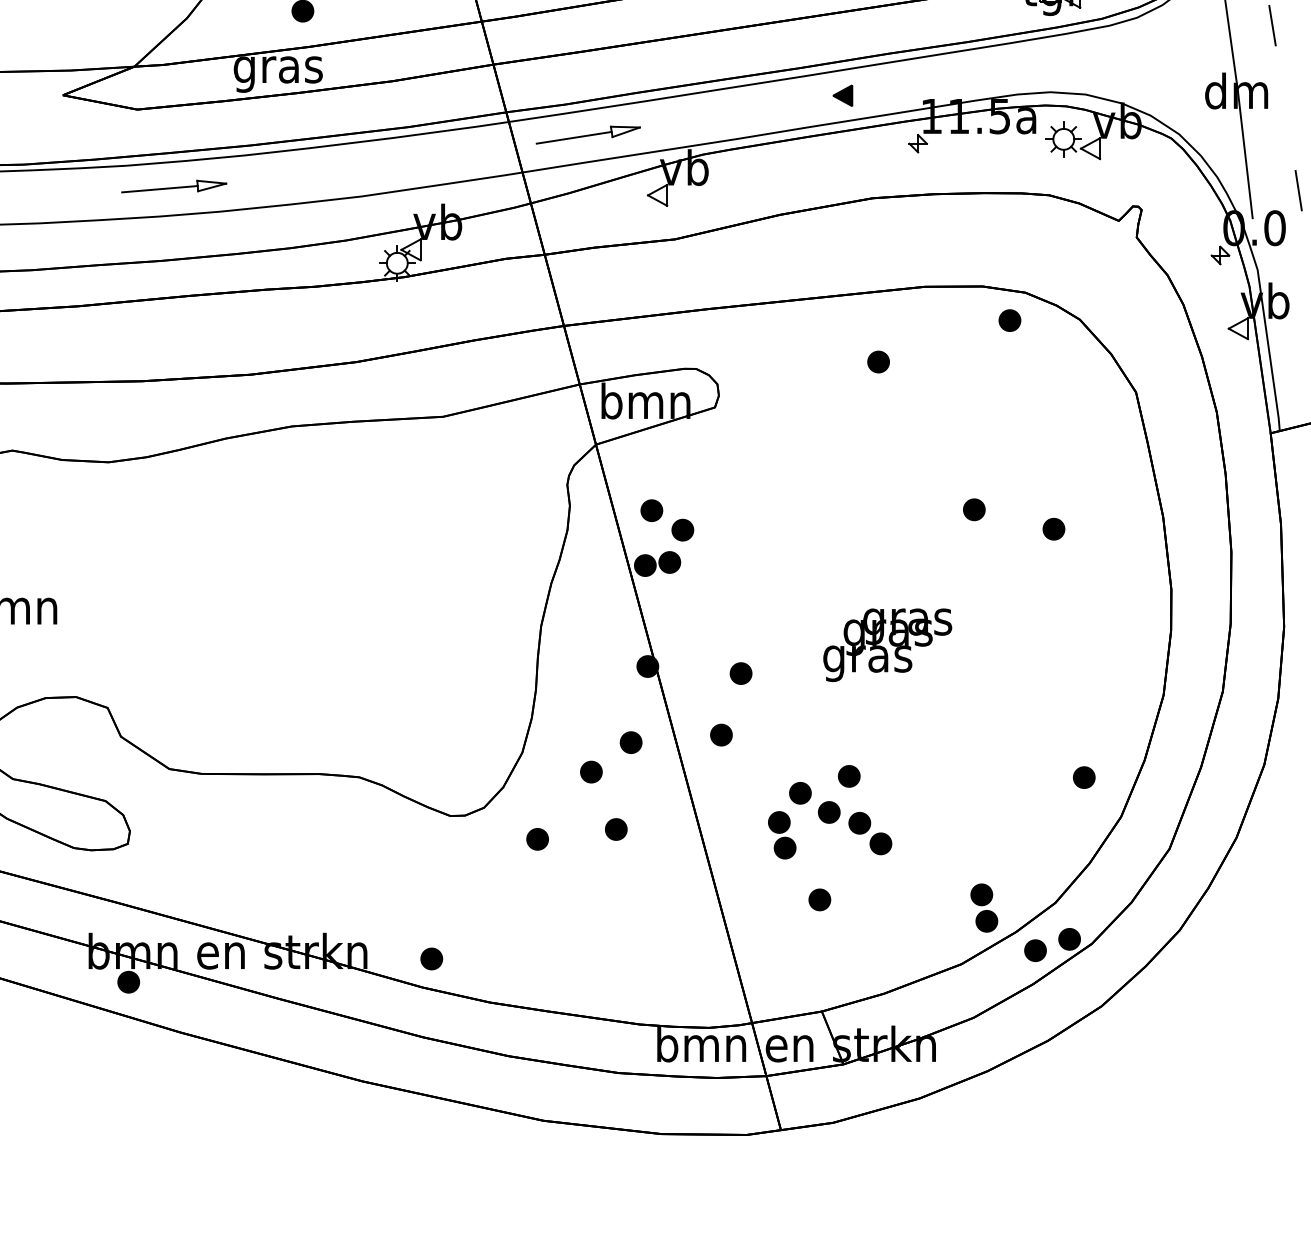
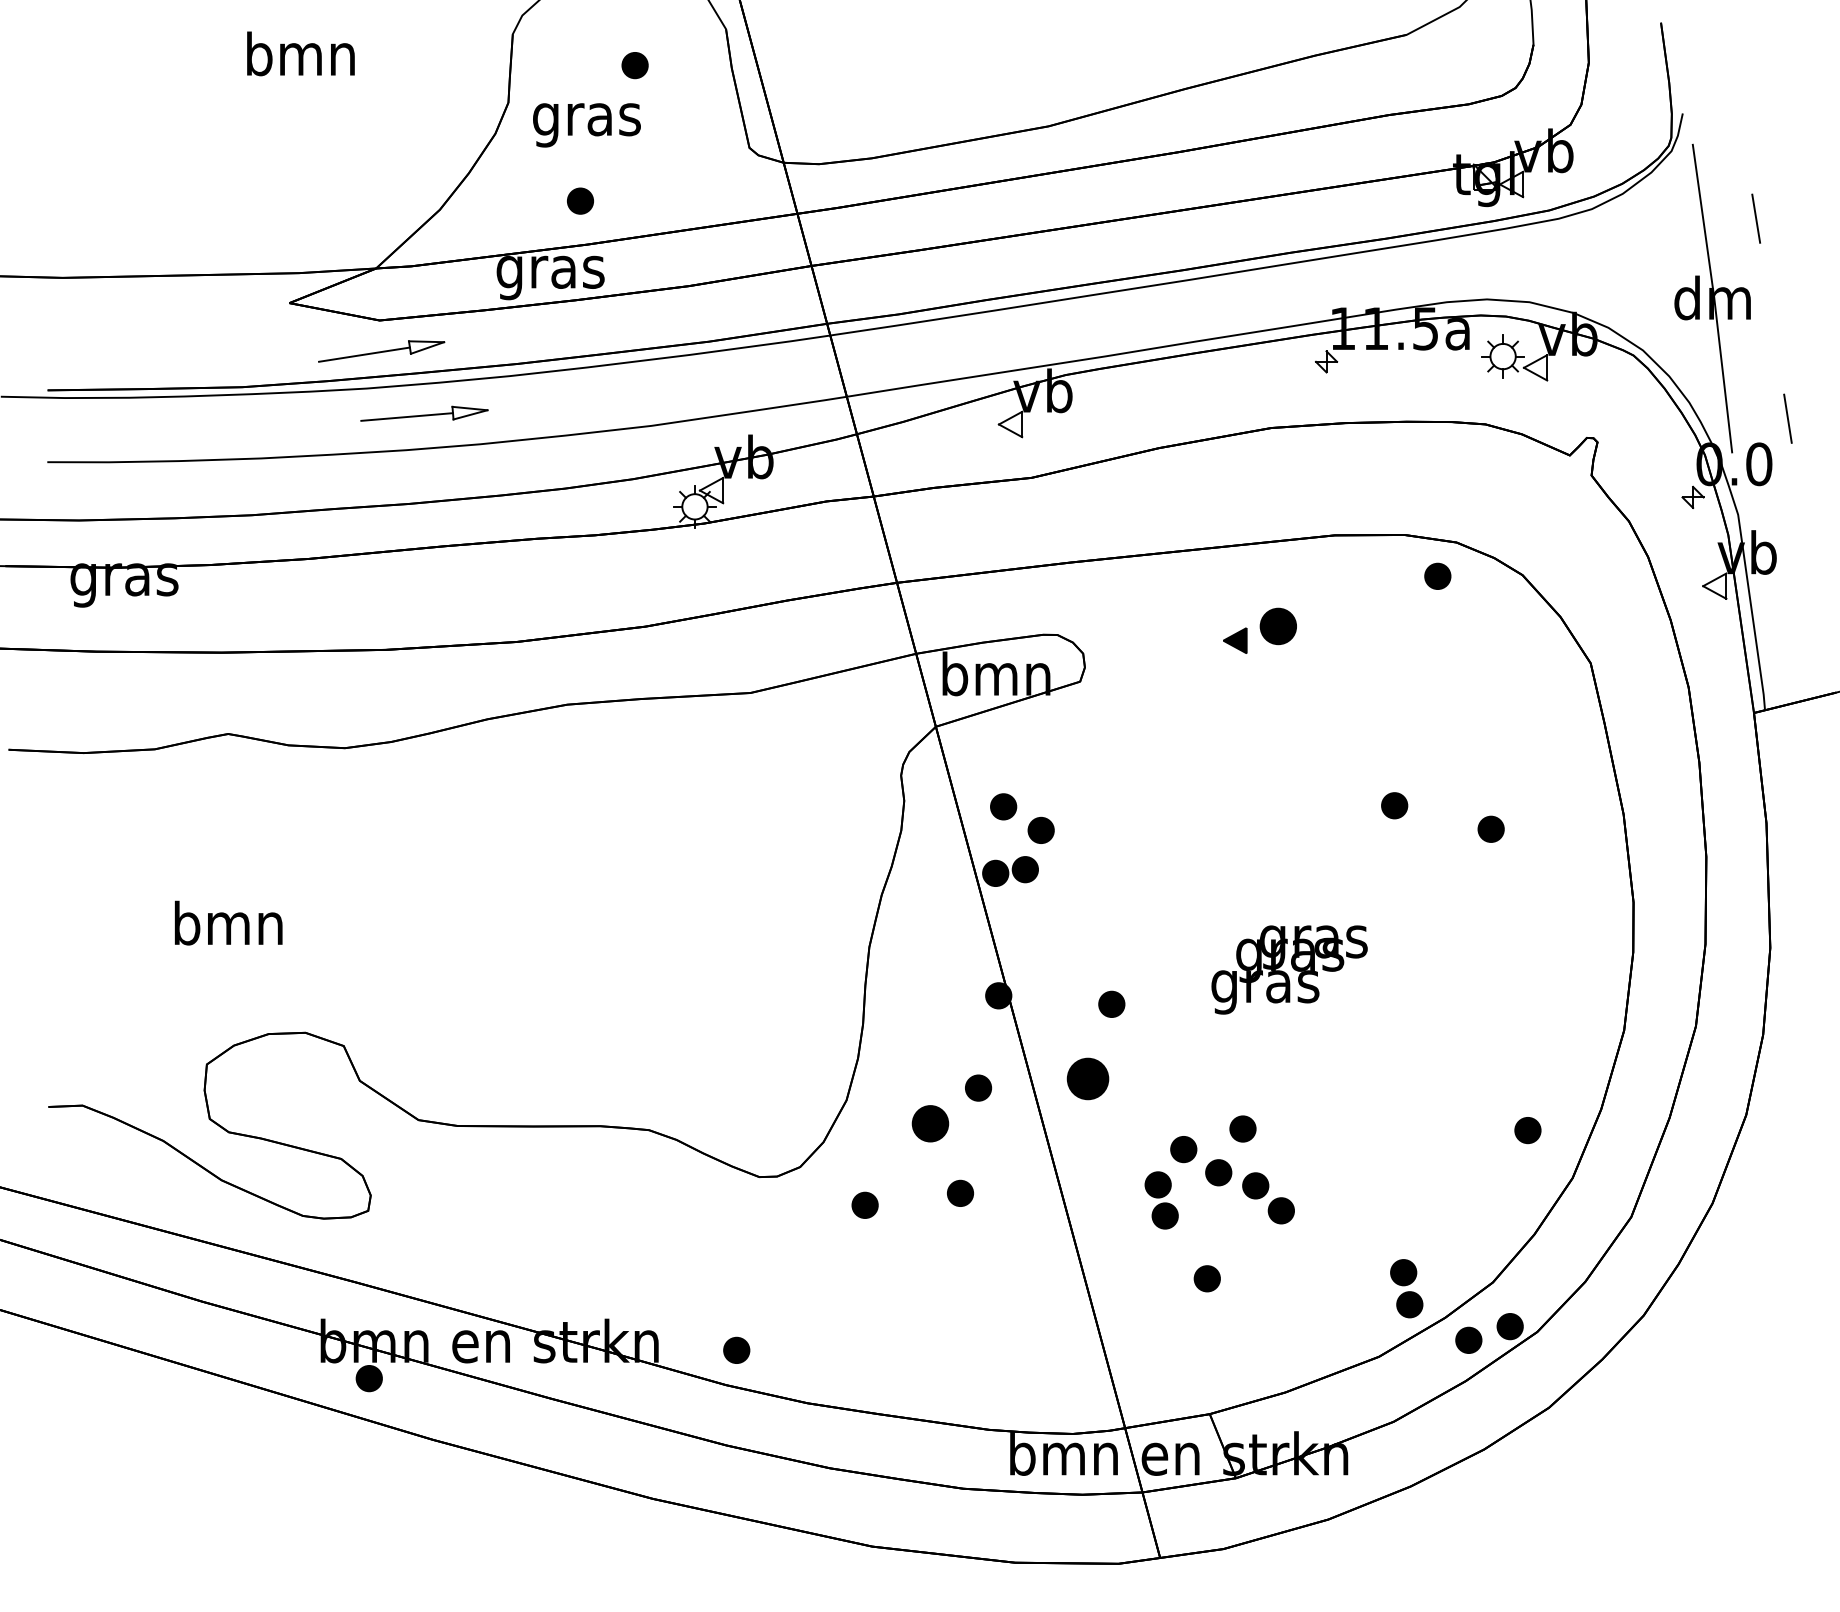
part: (843, 95) -> (1235, 640), moved
part: (588, 135) -> (381, 351), moved
part: (878, 361) -> (1278, 626), size x1.4
part: (721, 734) -> (1087, 1078), size x1.6
part: (590, 771) -> (929, 1123), size x1.4

